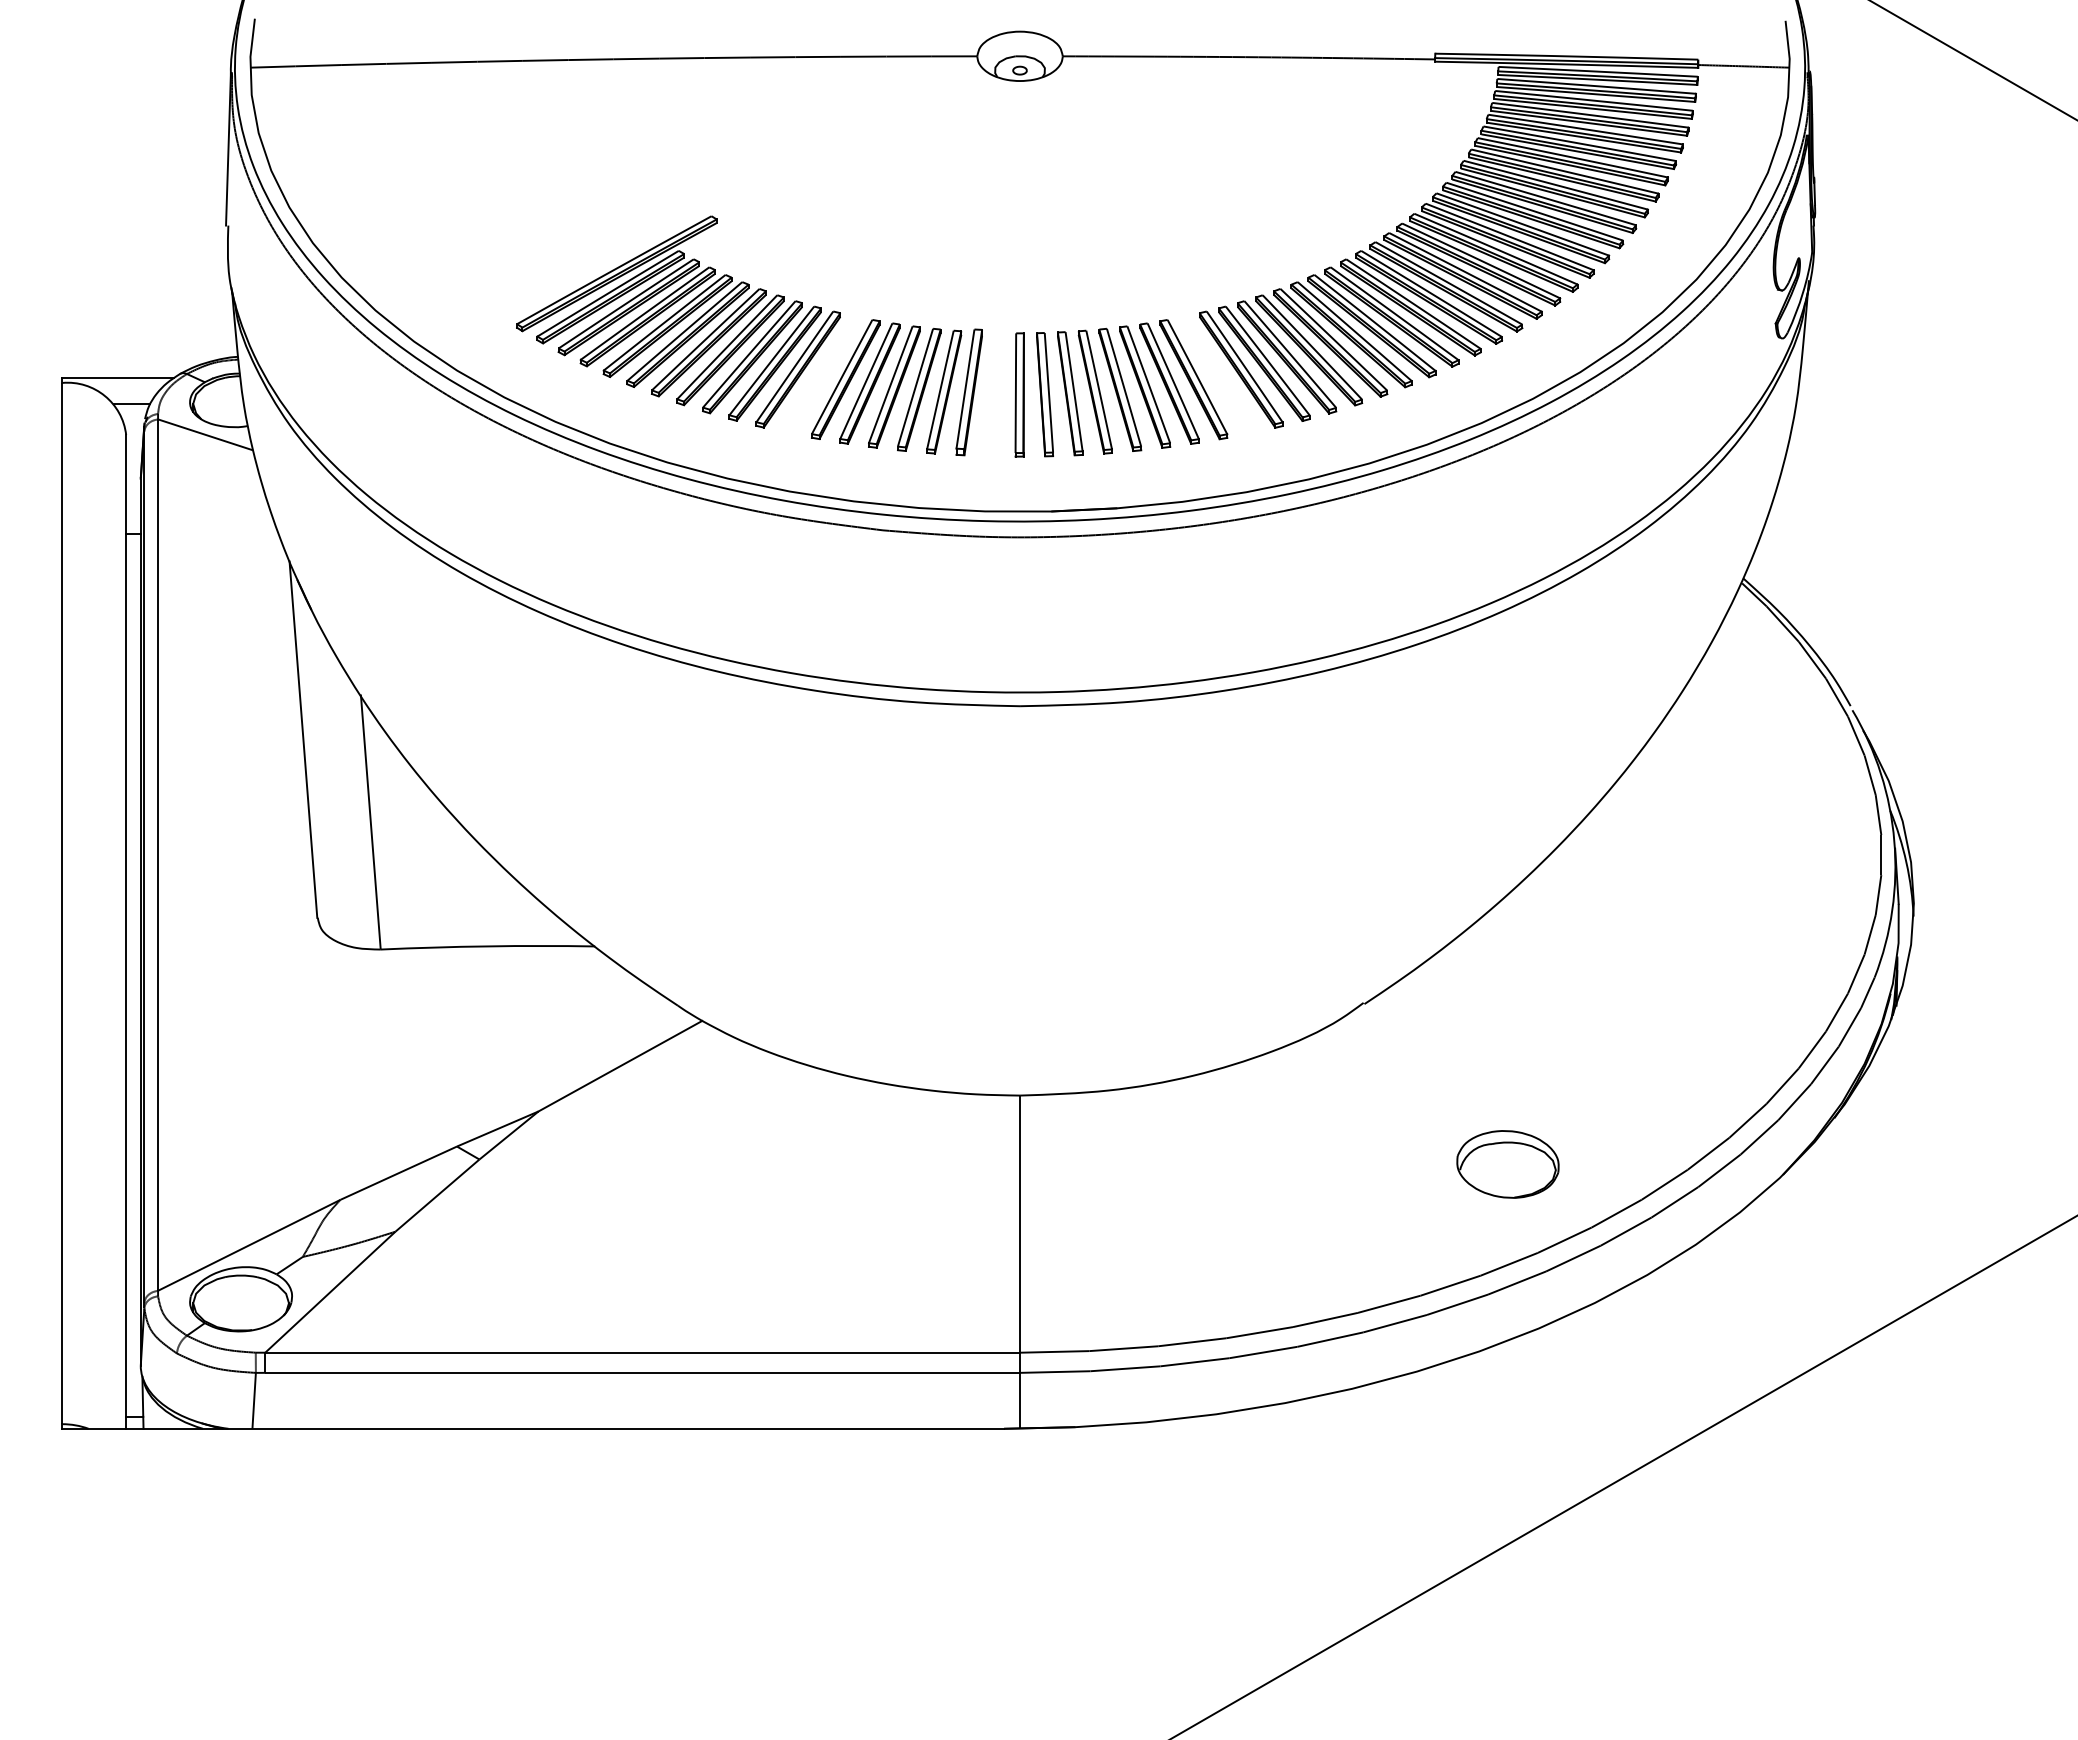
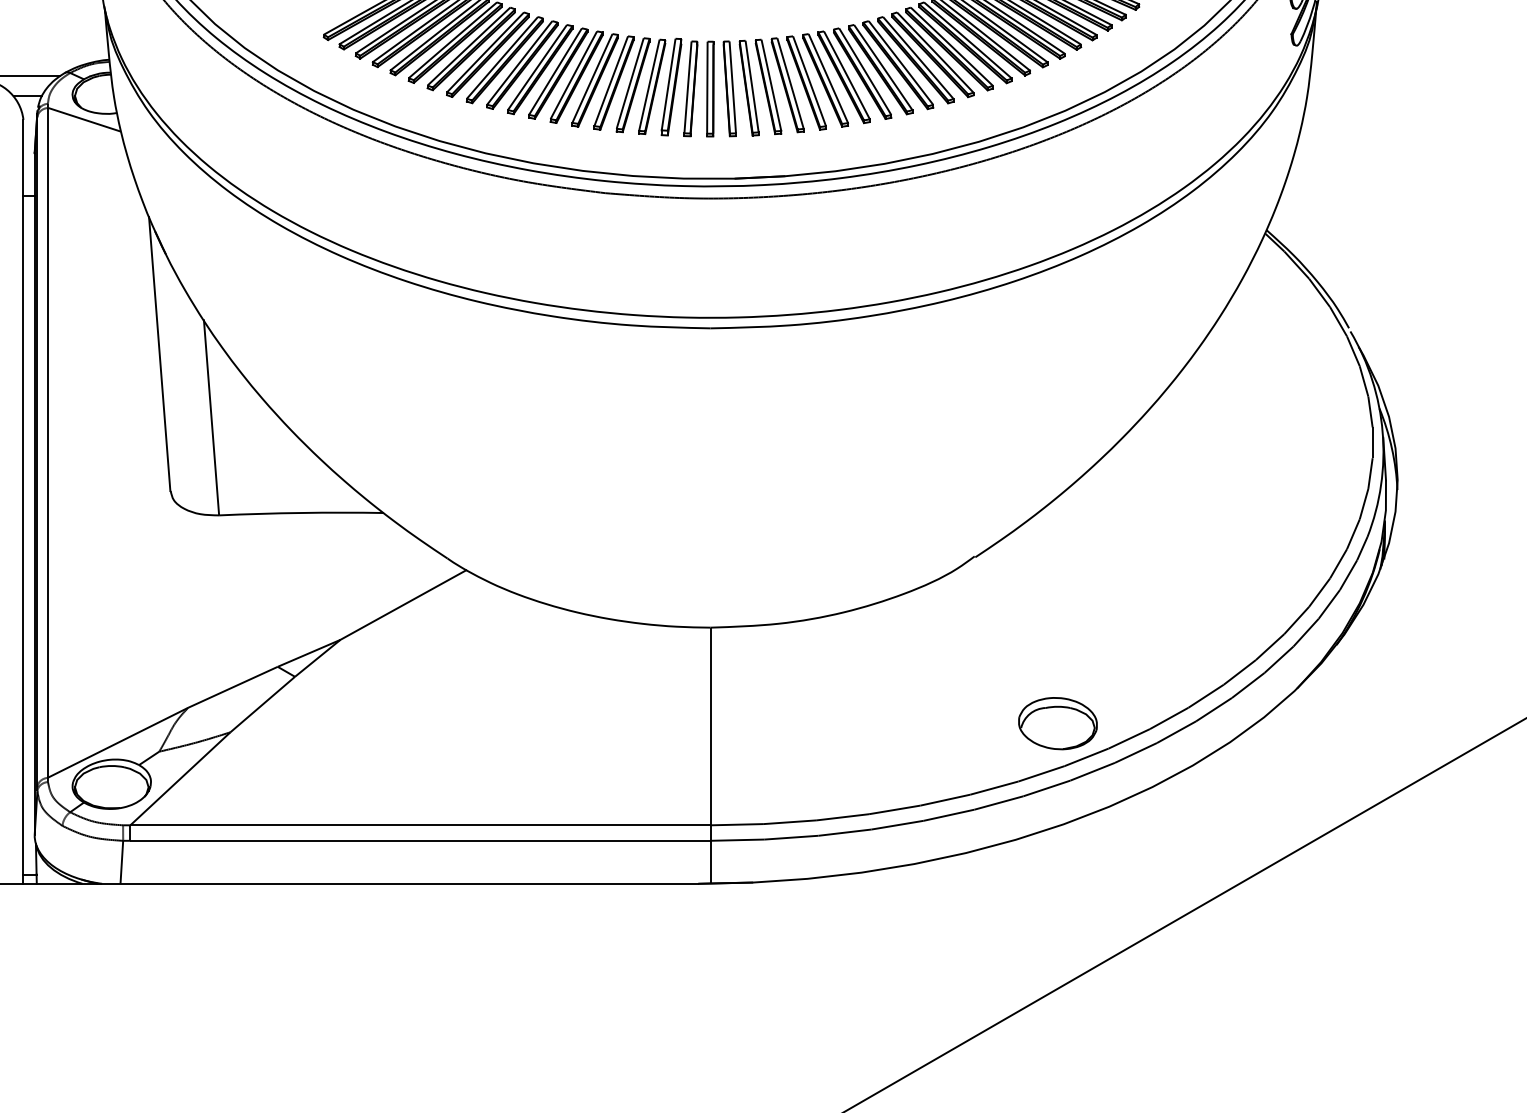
part: (821, 374) -> (557, 73), added
part: (1217, 374) -> (862, 73), added
part: (994, 394) -> (690, 88), added
part: (1507, 1164) -> (1057, 723), moved

